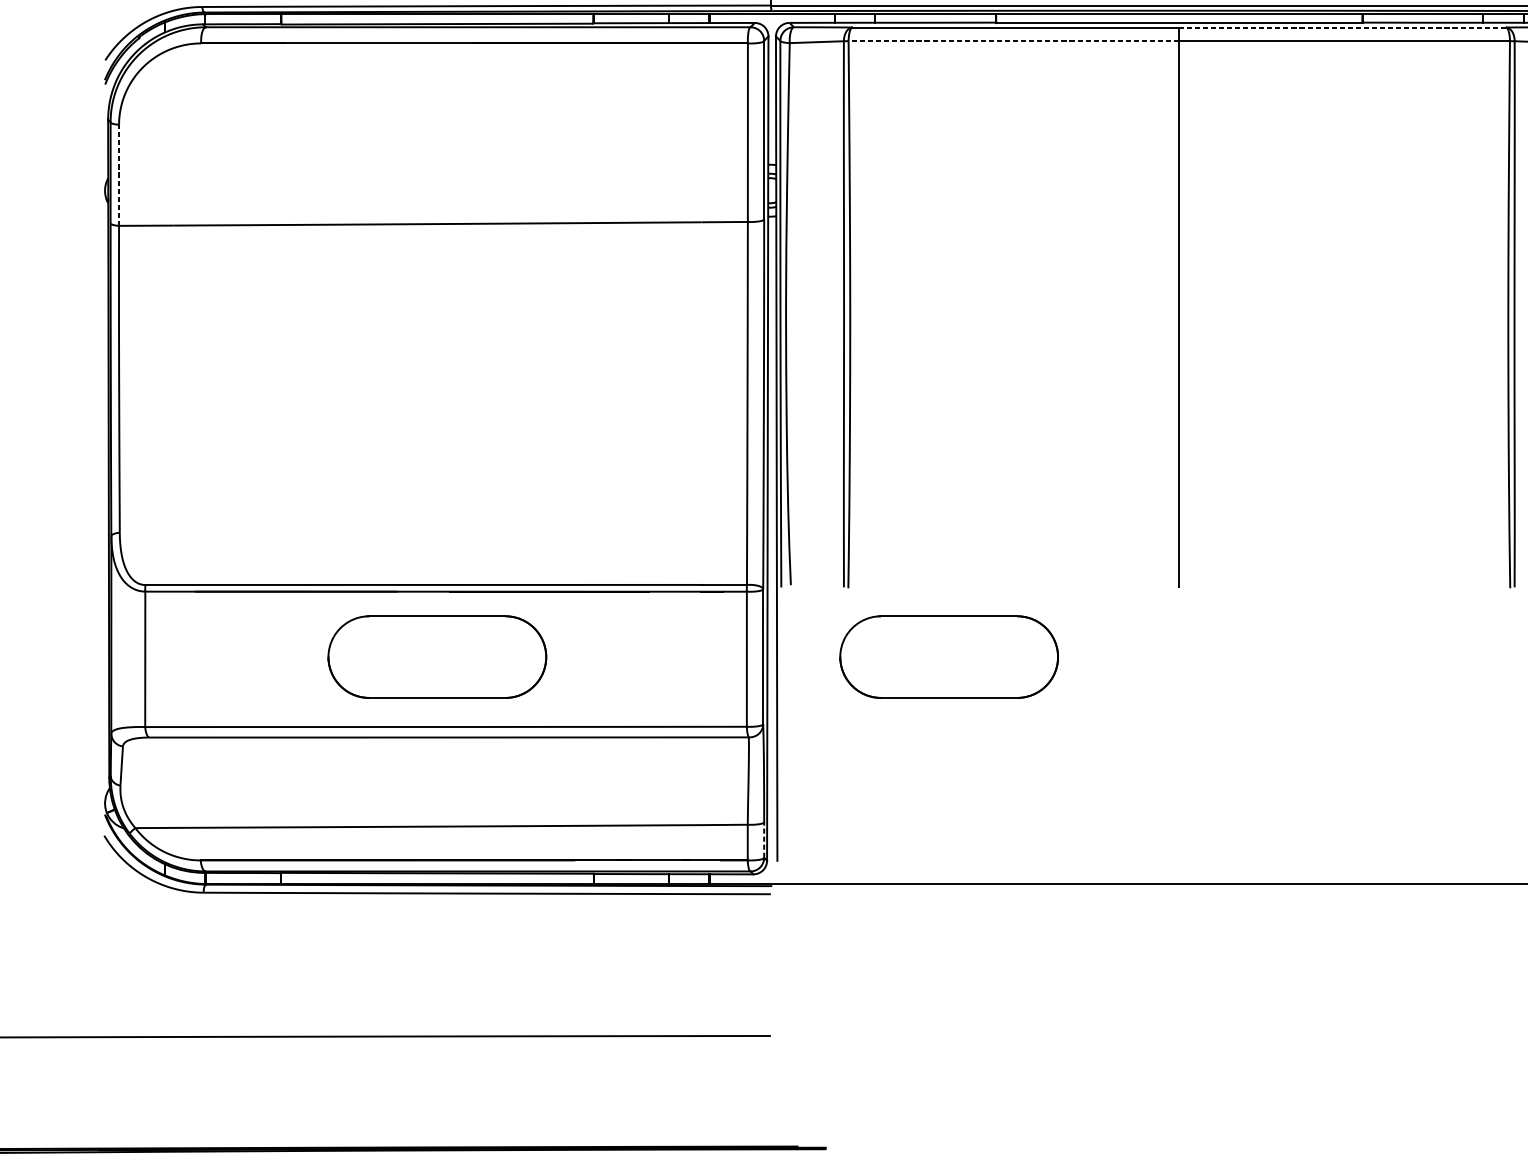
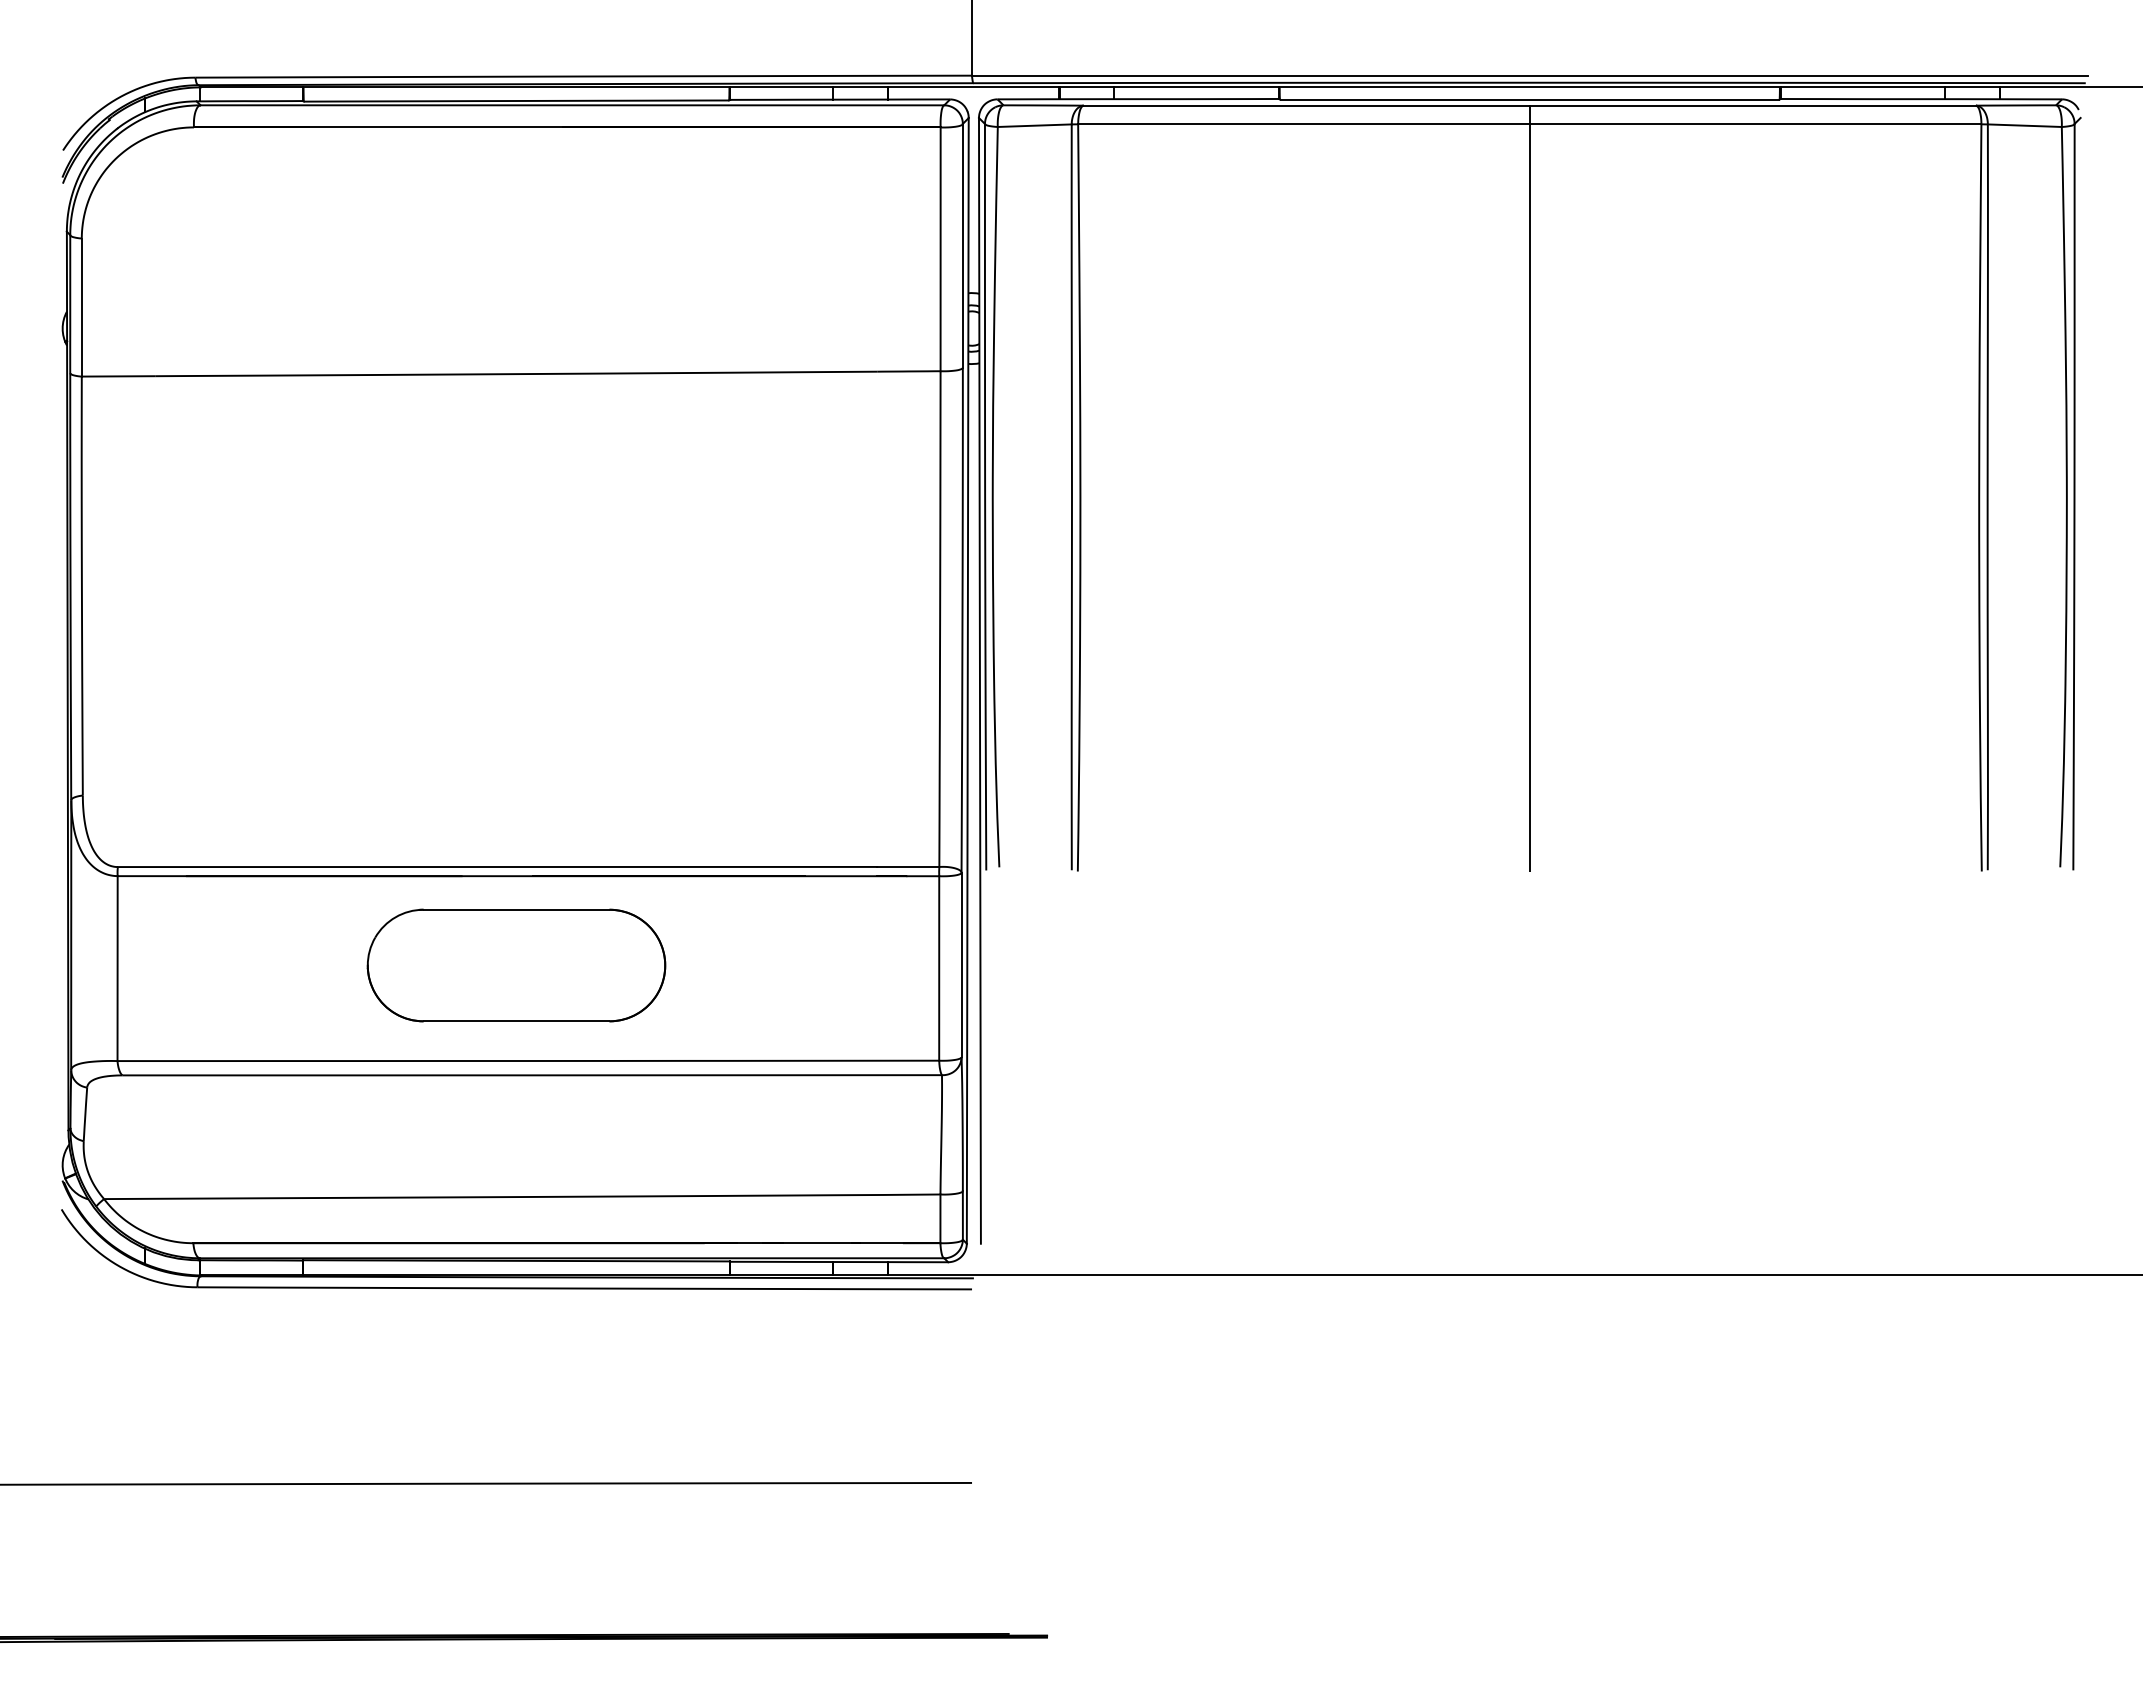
line: (1342, 27) -> (1752, 105), dashed -> solid
line: (1013, 41) -> (1303, 124), dashed -> solid
line: (118, 175) -> (81, 307), dashed -> solid
part: (949, 657) -> (1215, 965), removed
line: (763, 839) -> (962, 1214), dashed -> solid

